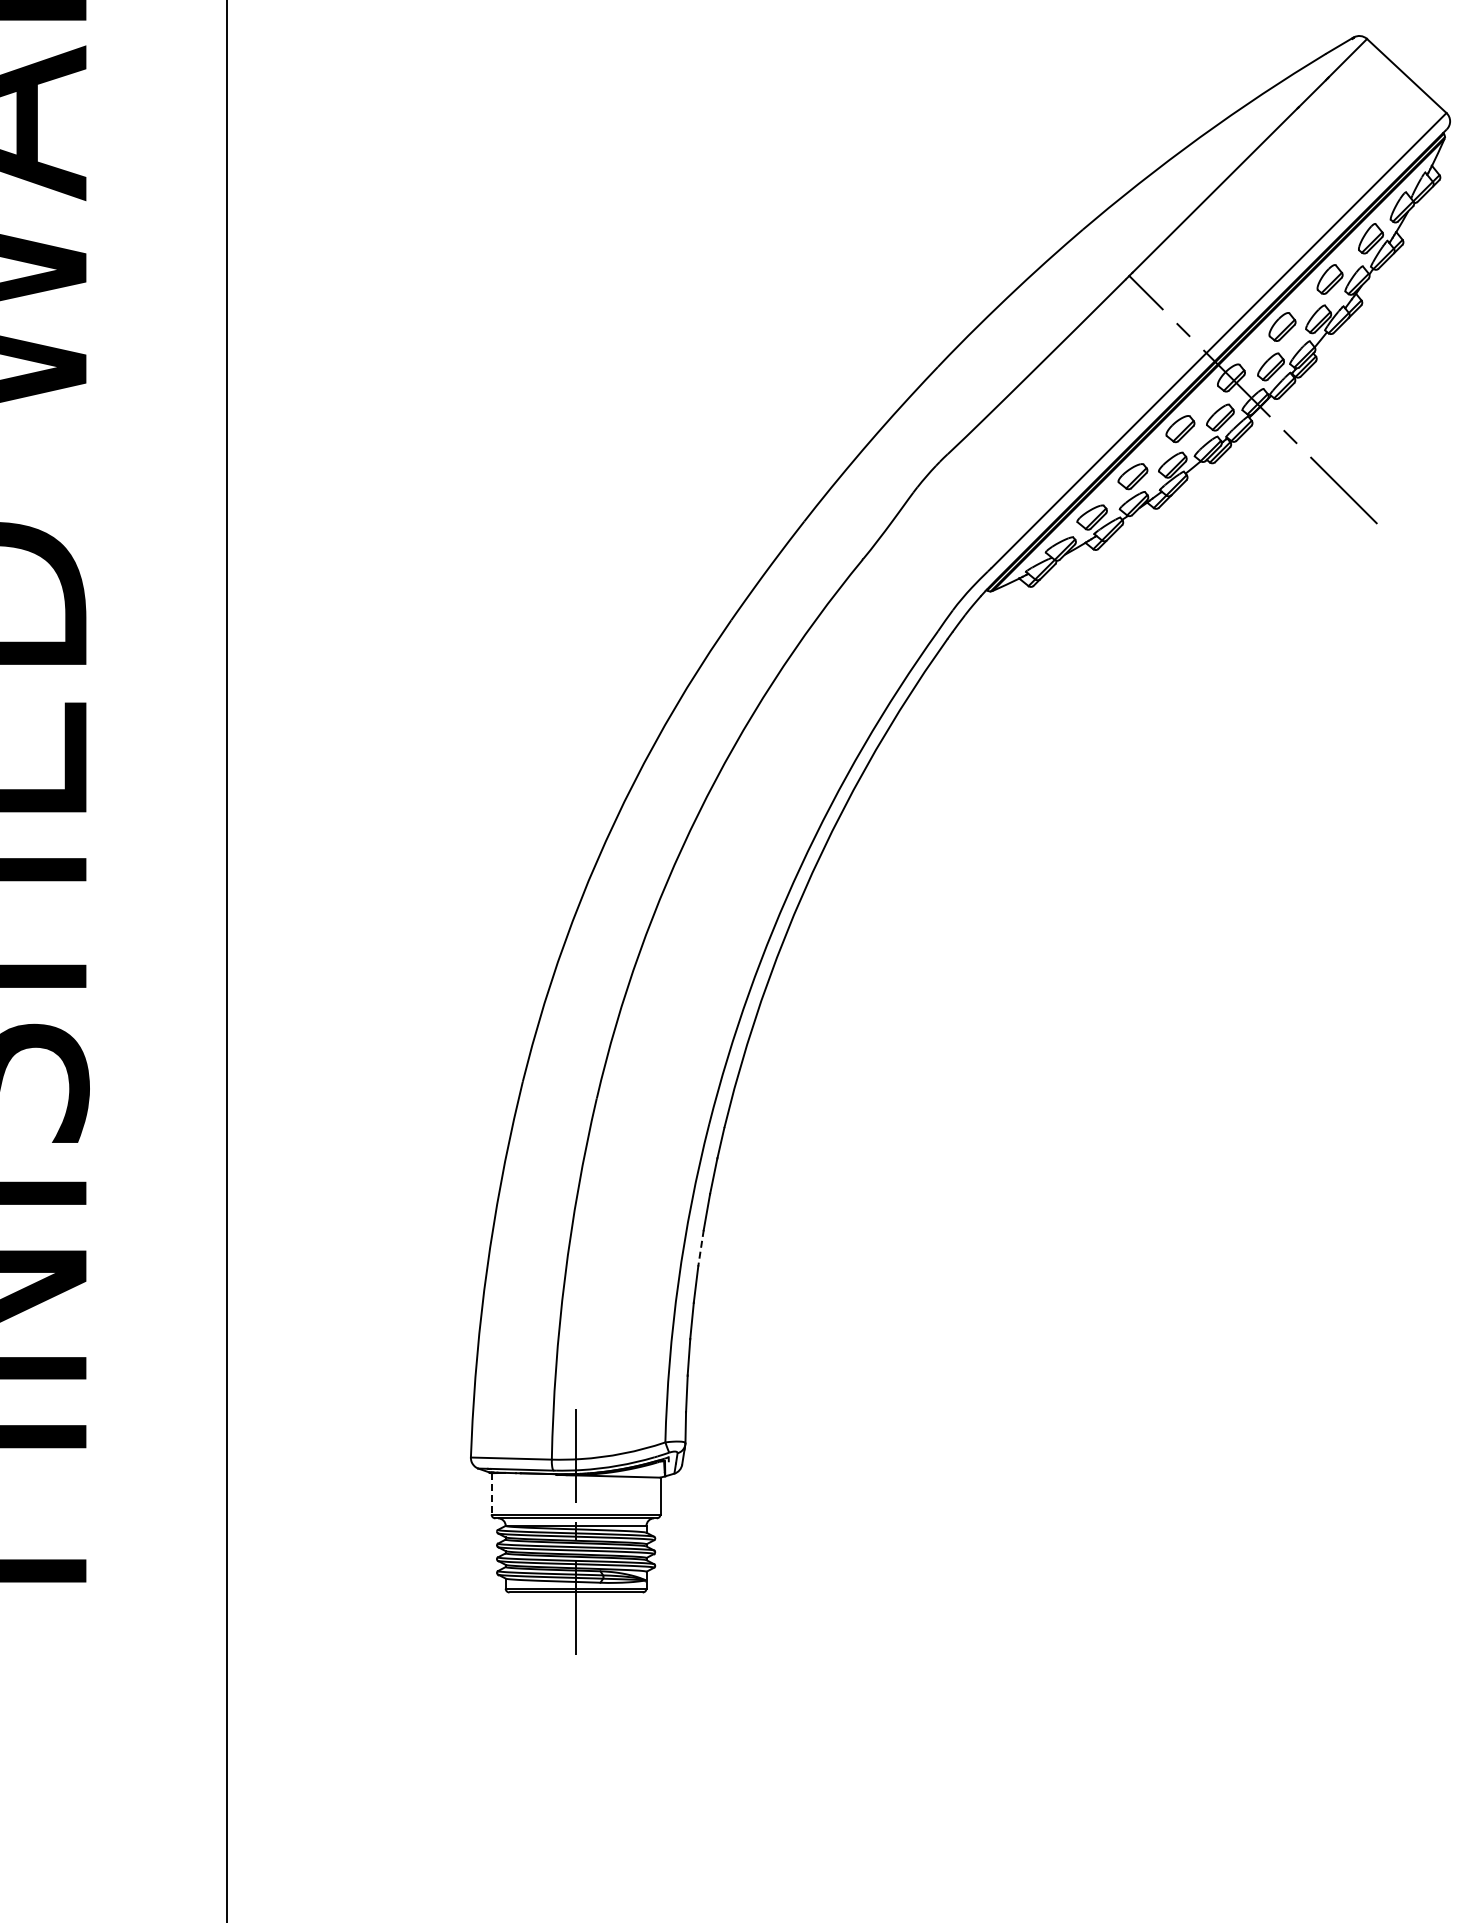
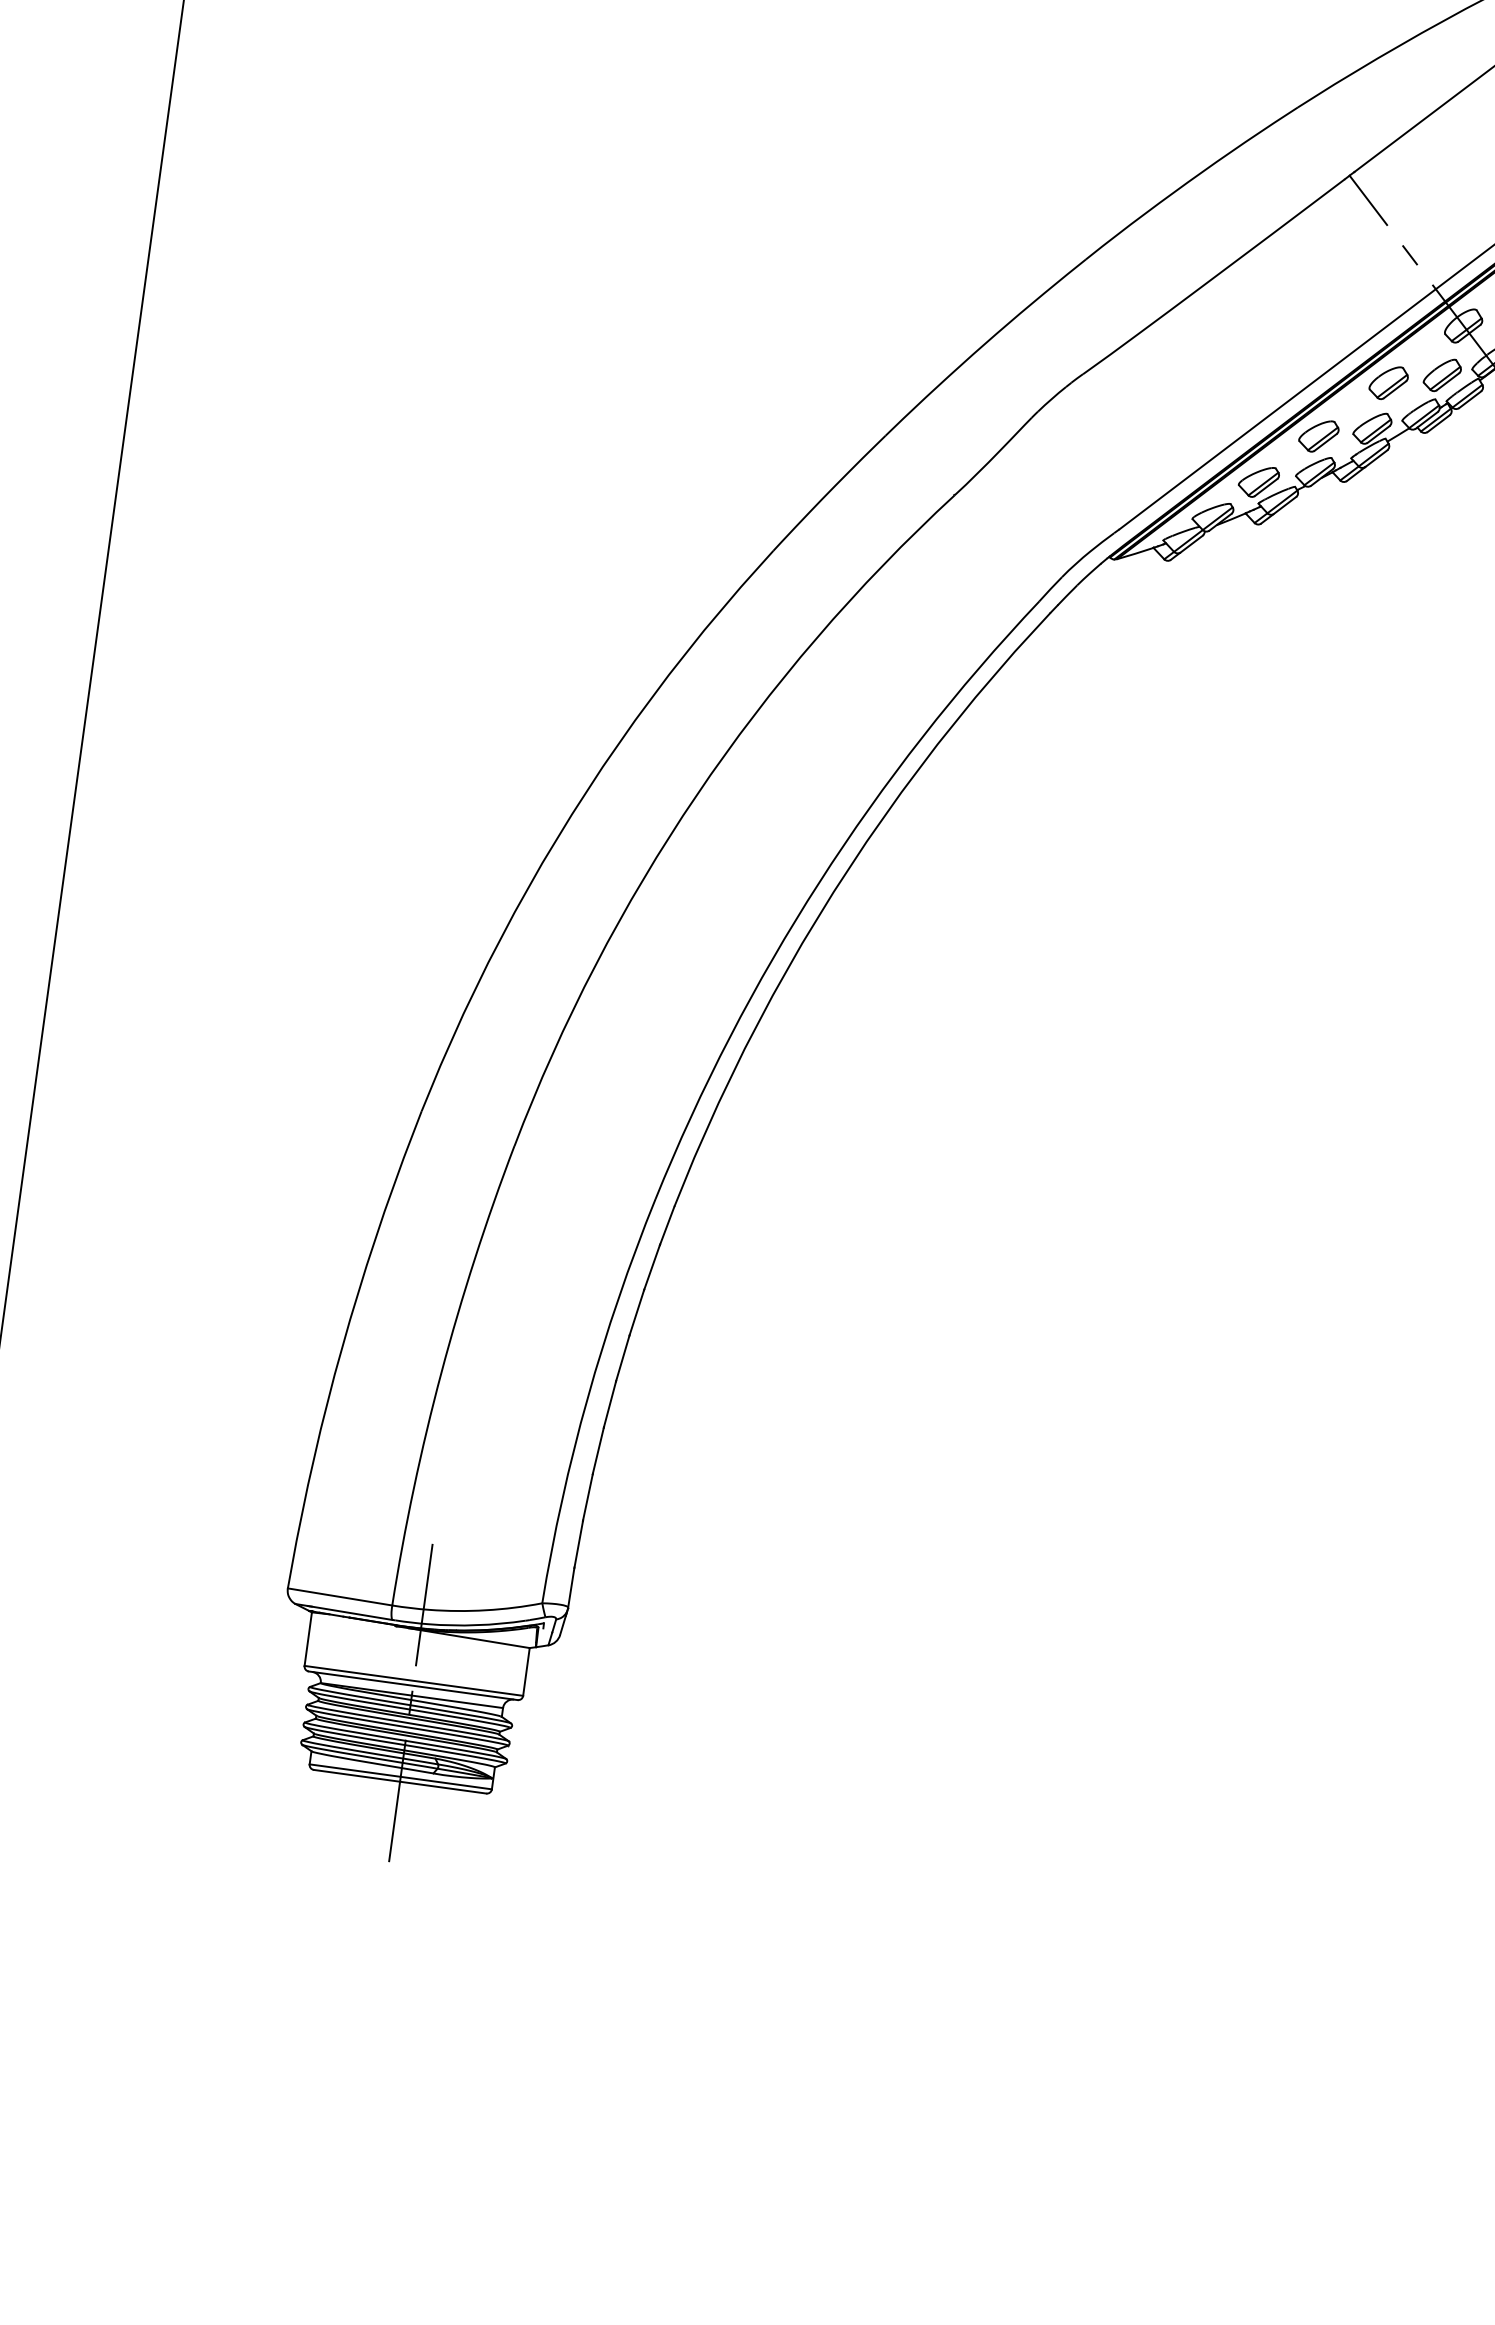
line: (701, 1248) -> (623, 1358), dashed -> solid
line: (491, 1493) -> (308, 1638), dashed -> solid

